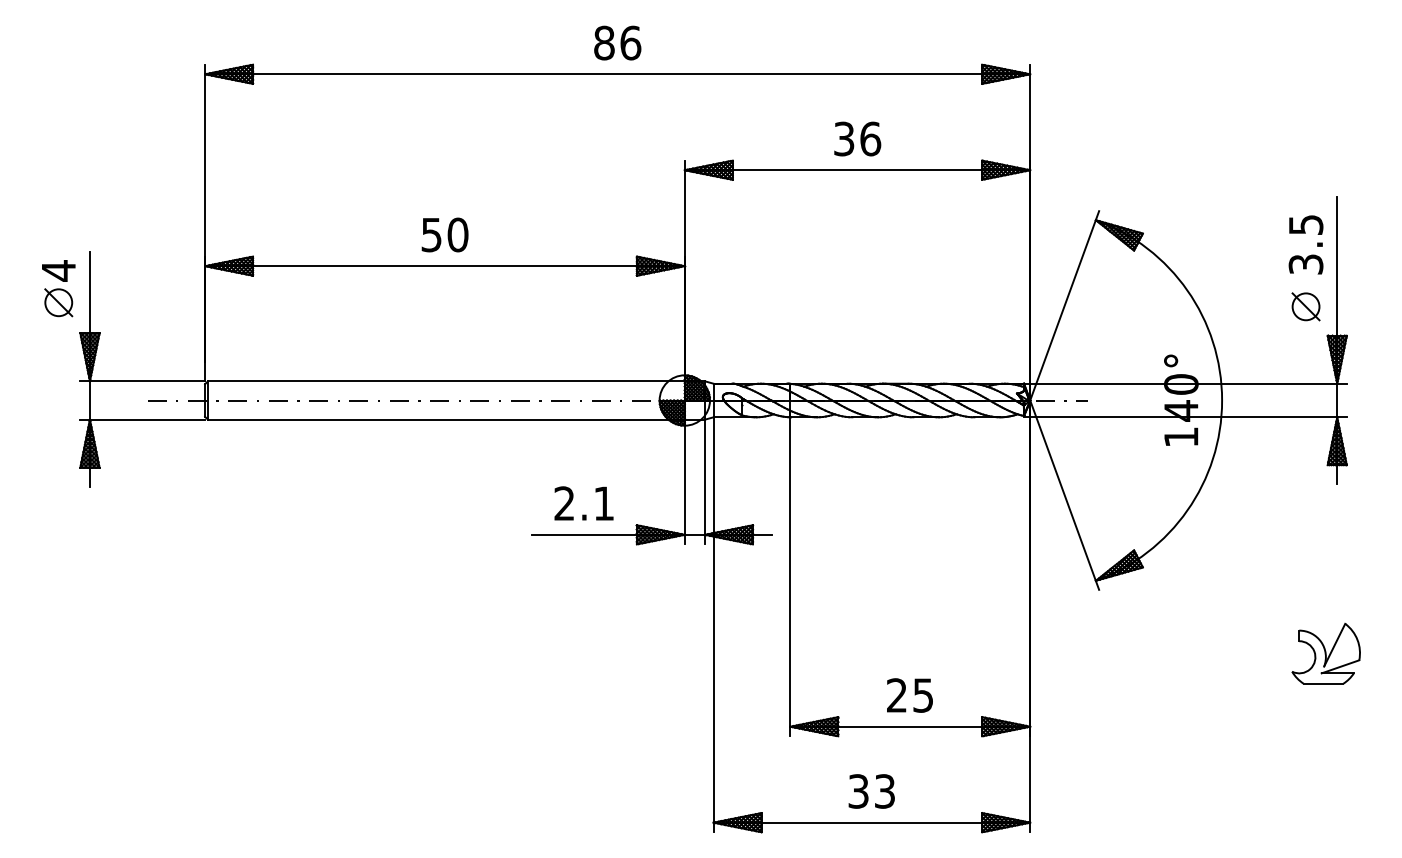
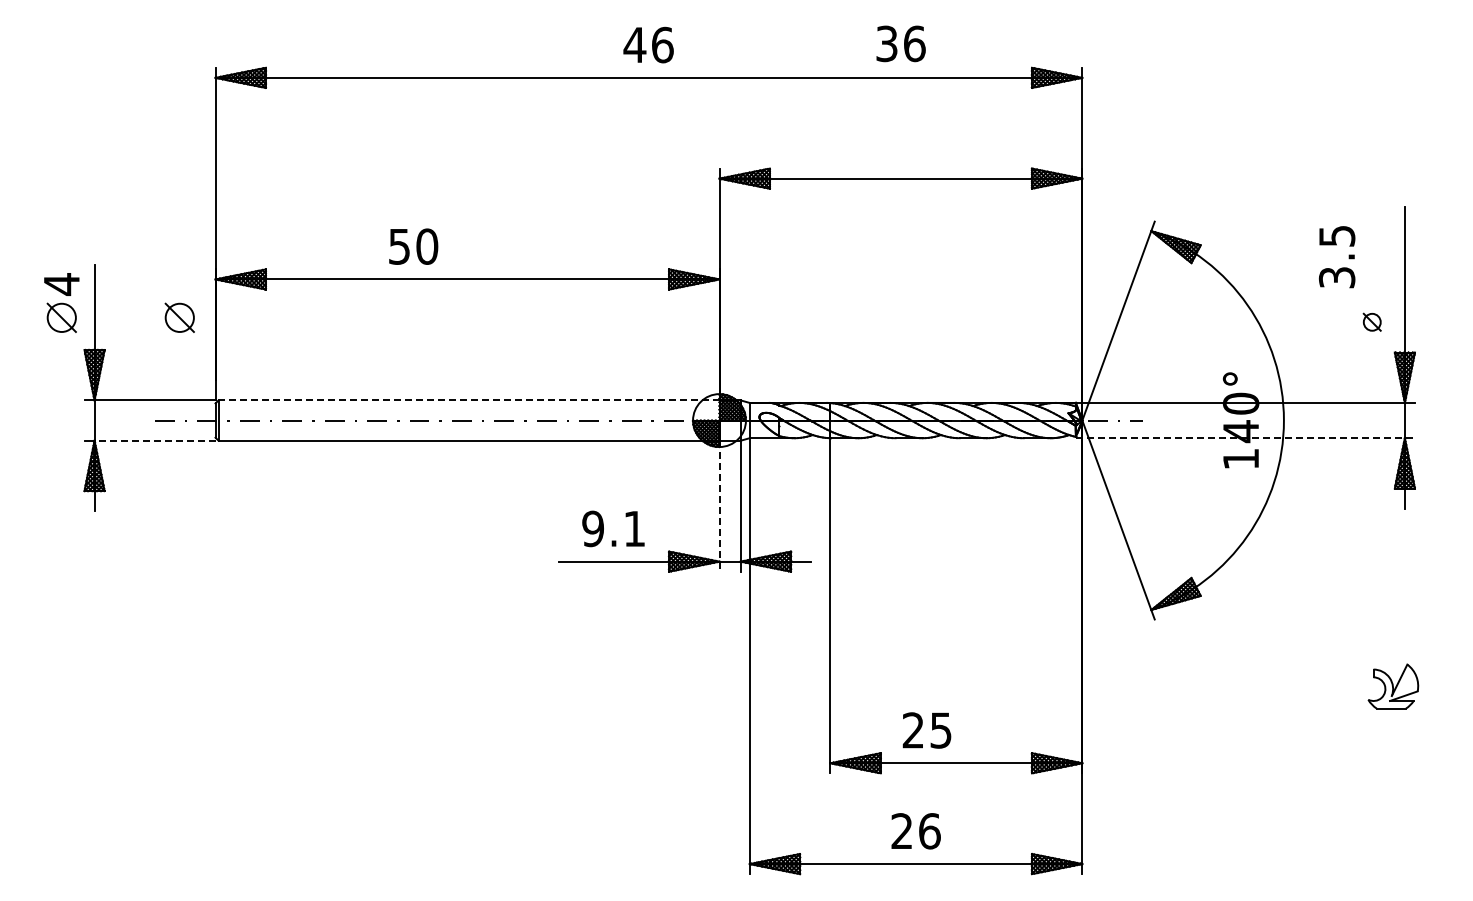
text: (603, 42) -> (634, 44), 86 -> 46
text: (857, 138) -> (900, 43), moved
text: (444, 234) -> (413, 246), moved
text: (1306, 245) -> (1337, 257), moved
part: (170, 302) -> (179, 317), added
part: (1306, 307) -> (1372, 322), size x0.6
line: (445, 381) -> (468, 400), solid -> dashed
line: (1185, 417) -> (1245, 438), solid -> dashed
line: (146, 419) -> (154, 440), solid -> dashed
line: (684, 482) -> (719, 506), solid -> dashed
text: (563, 503) -> (592, 528), 2.1 -> 9.1
part: (1326, 653) -> (1393, 686), size x0.7
text: (909, 695) -> (926, 730), moved
text: (871, 791) -> (915, 831), 33 -> 26

